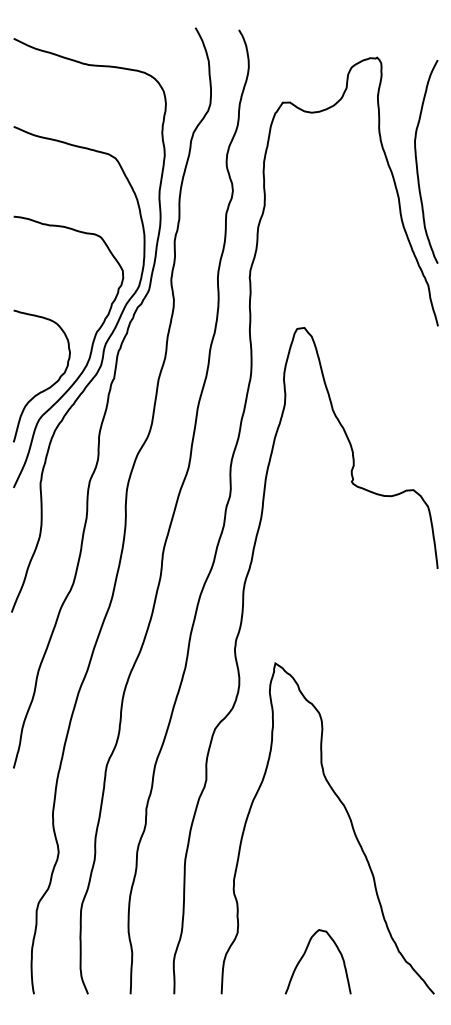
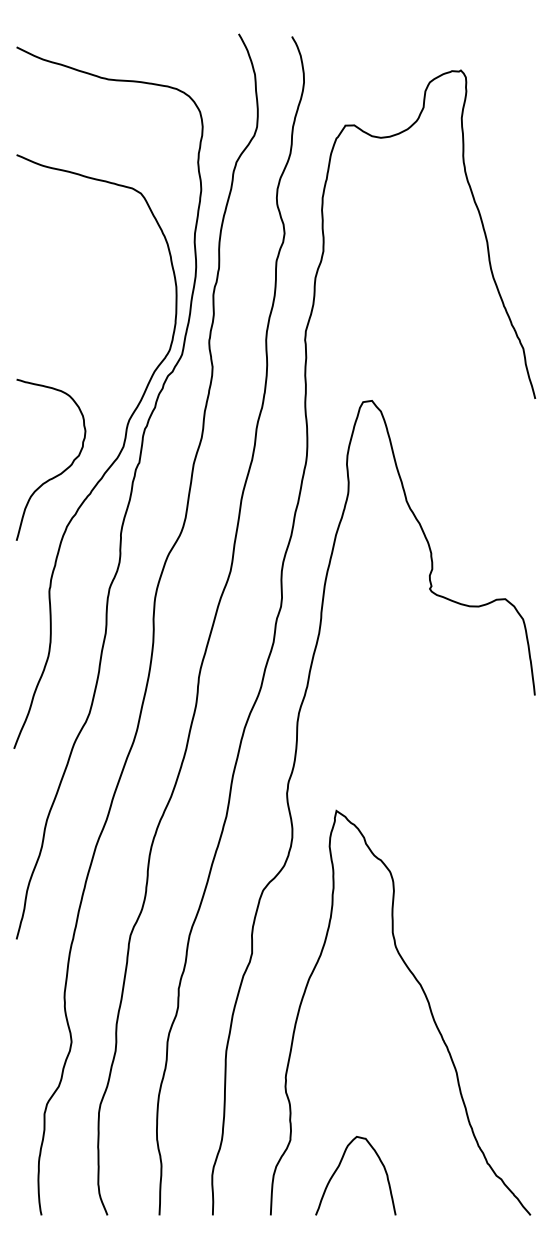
curve: (417, 163) -> (510, 200), removed
curve: (88, 359) -> (107, 439), removed
curve: (305, 953) -> (340, 1165), moved

